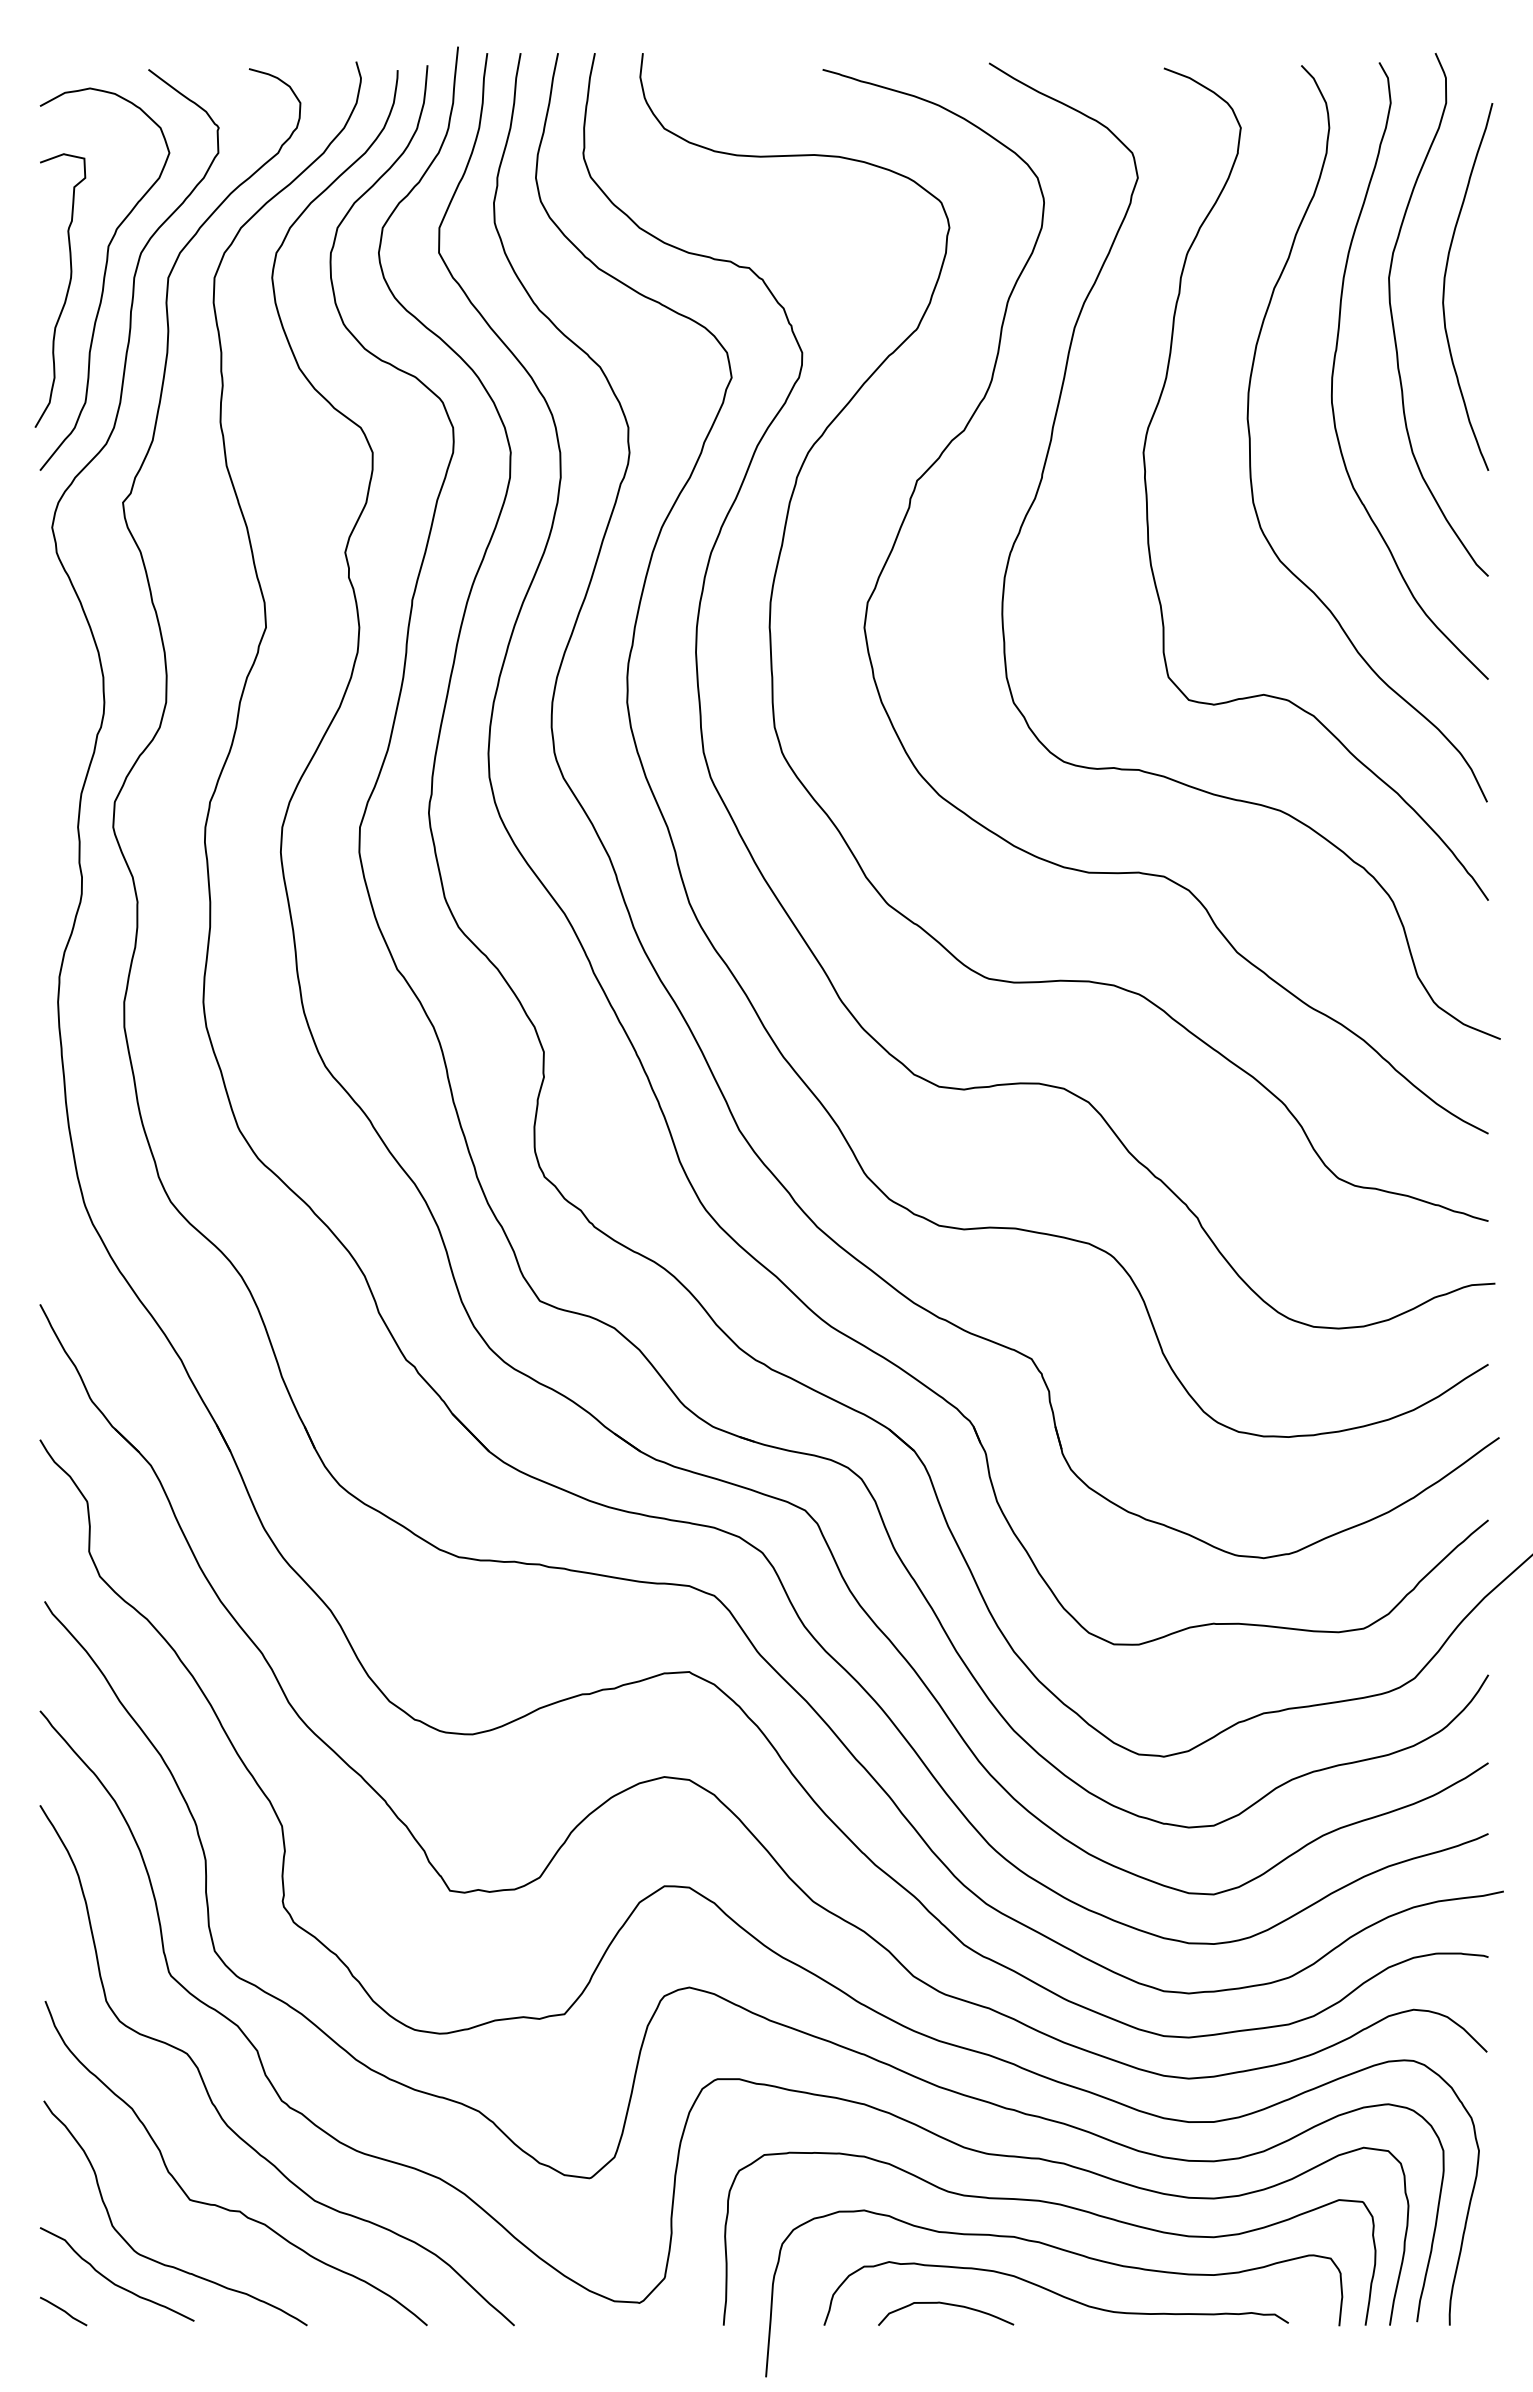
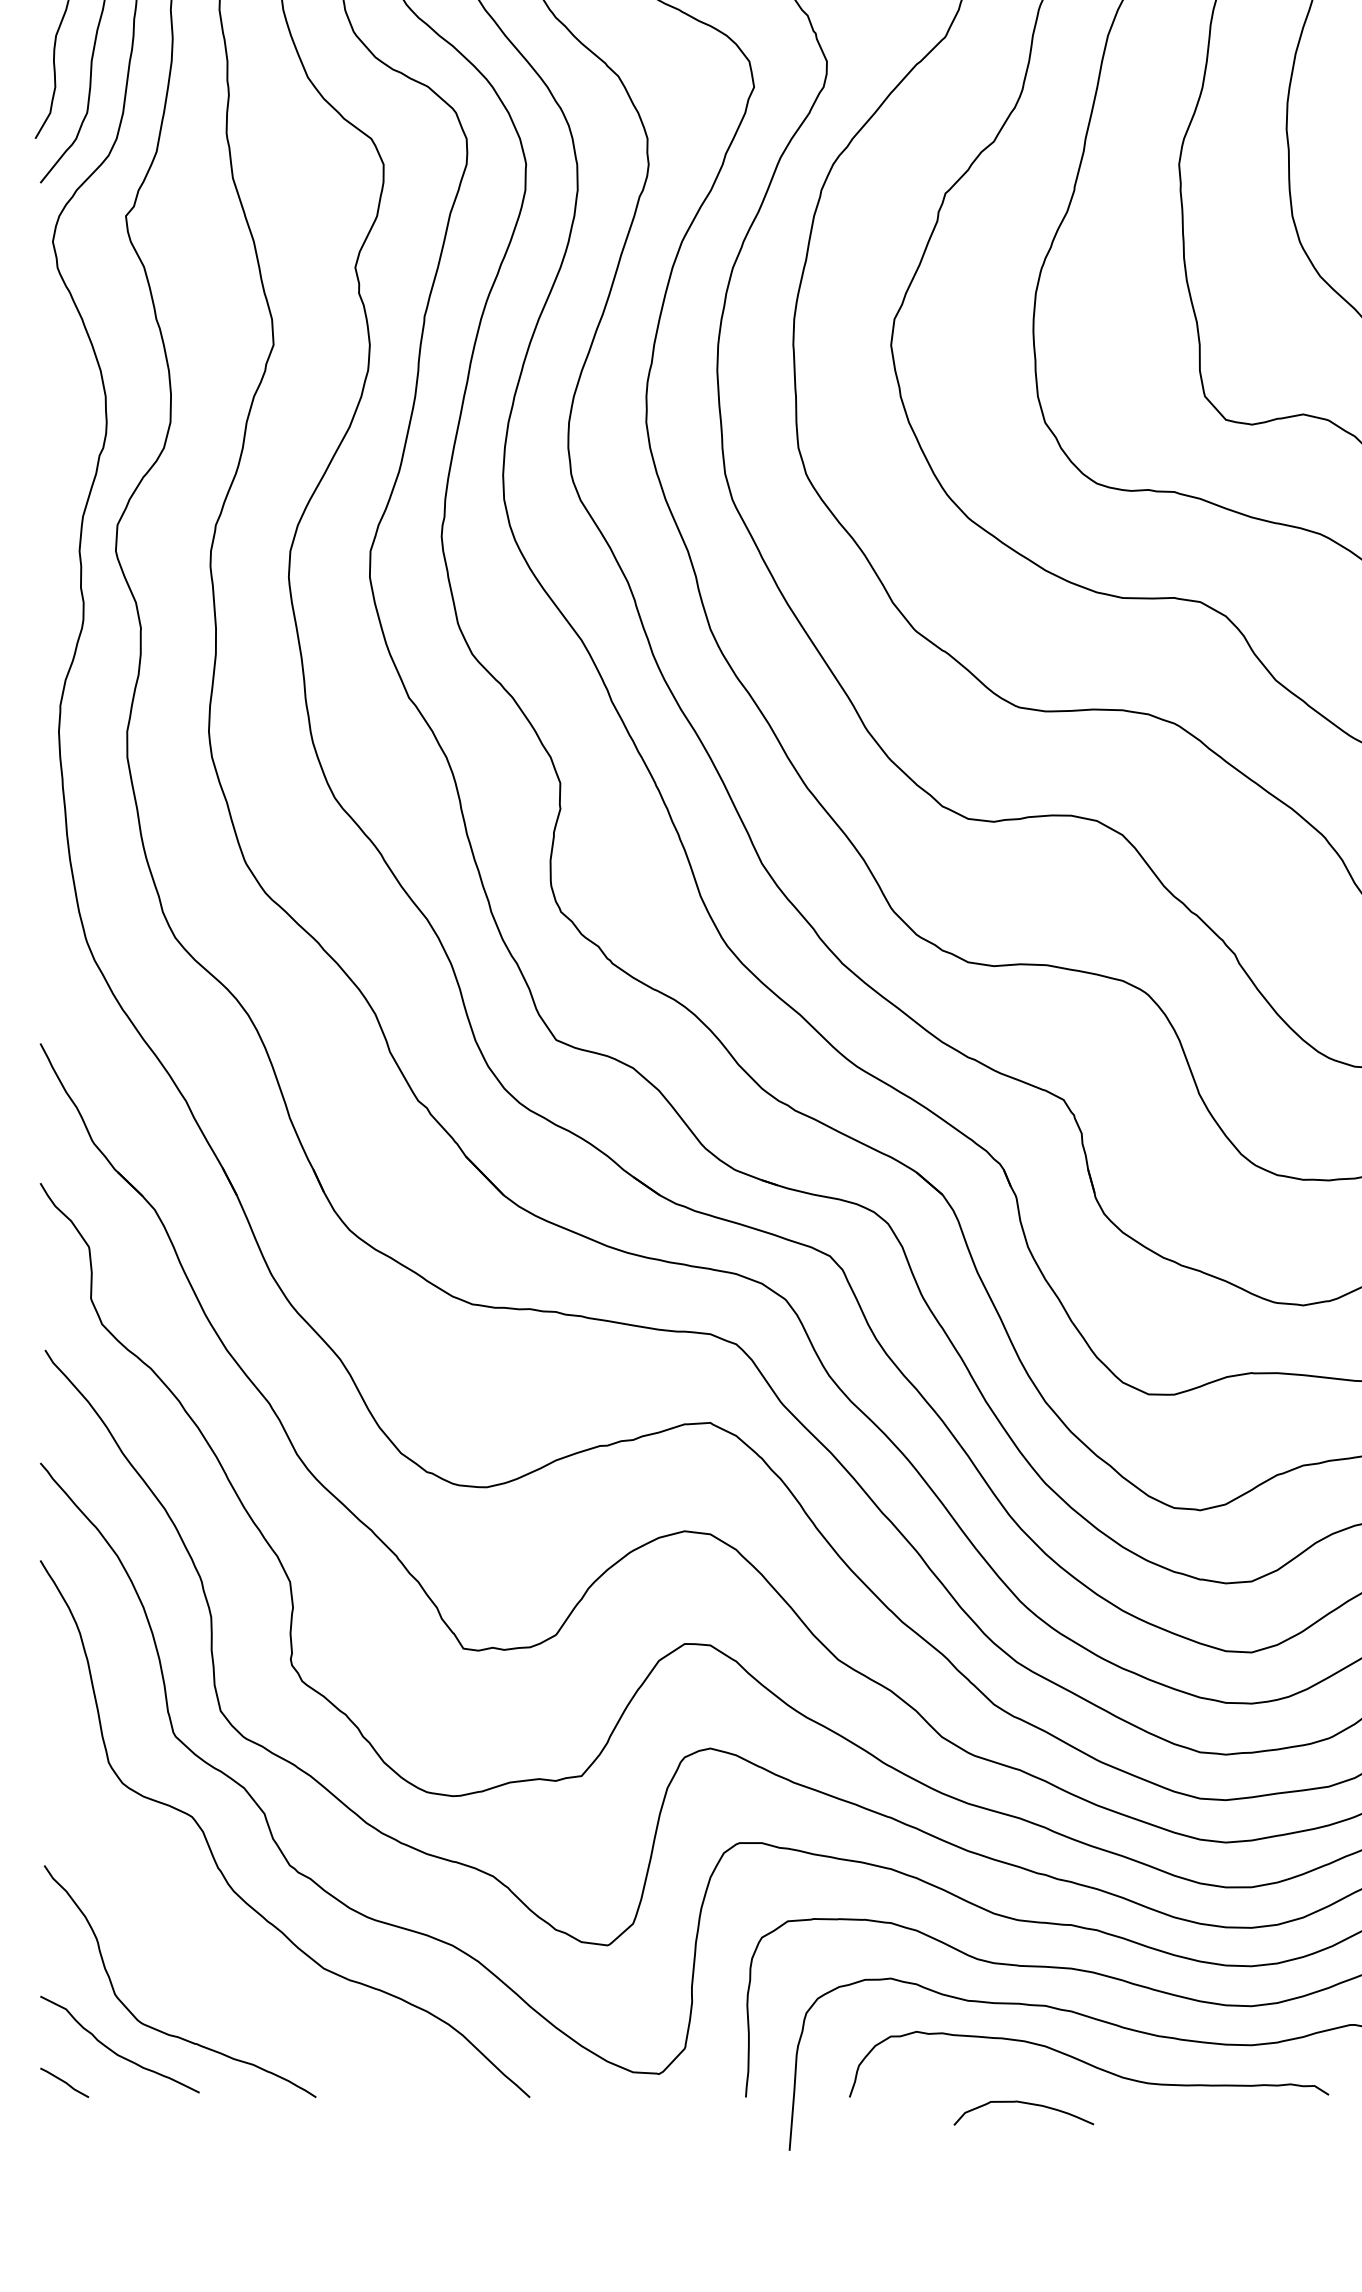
curve: (222, 2206) -> (228, 1974), removed
curve: (948, 2305) -> (1026, 2104), moved

